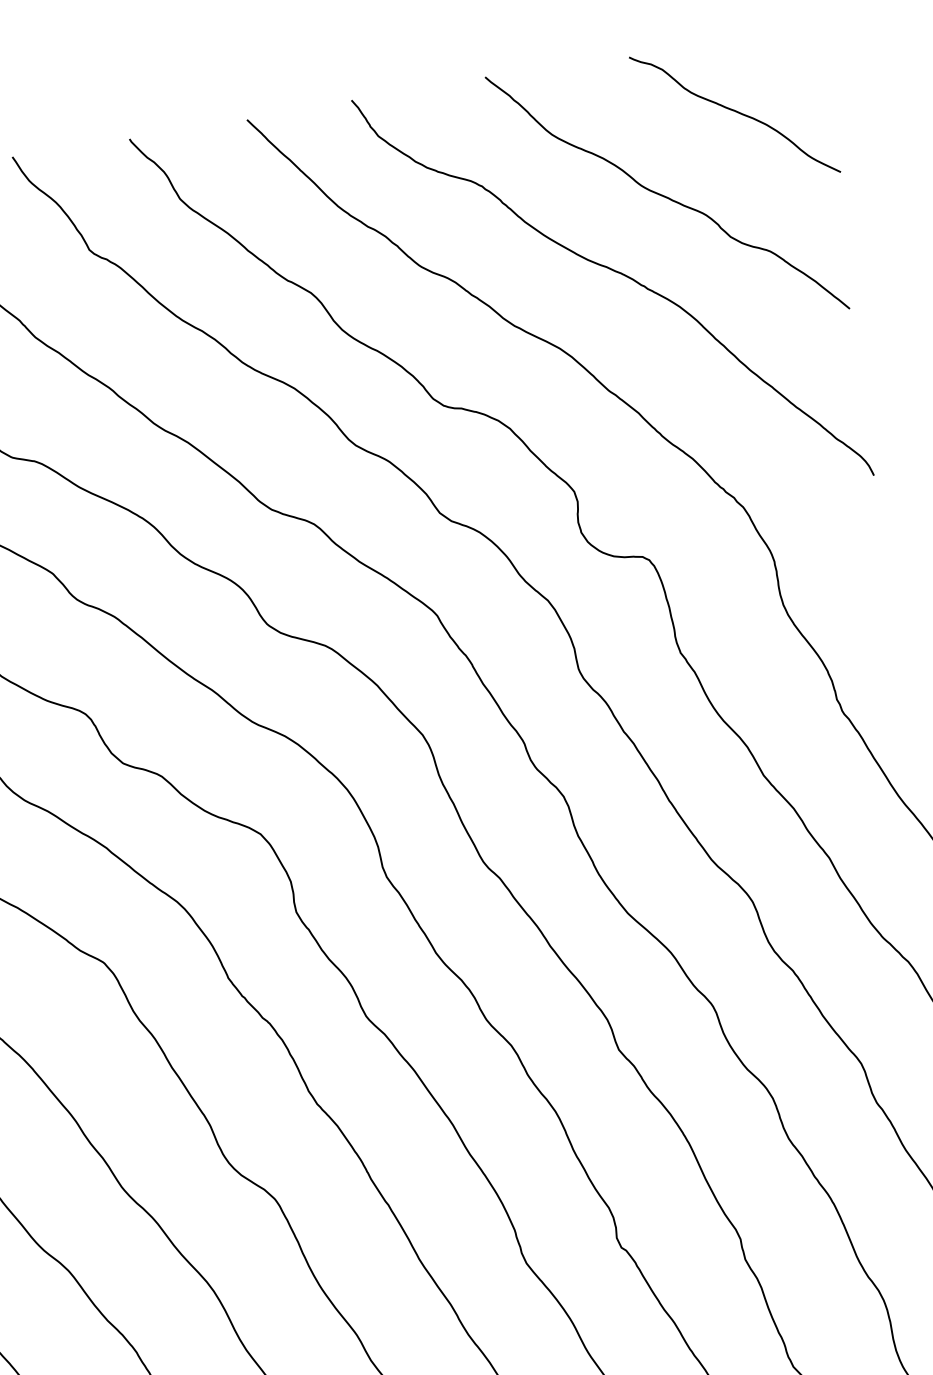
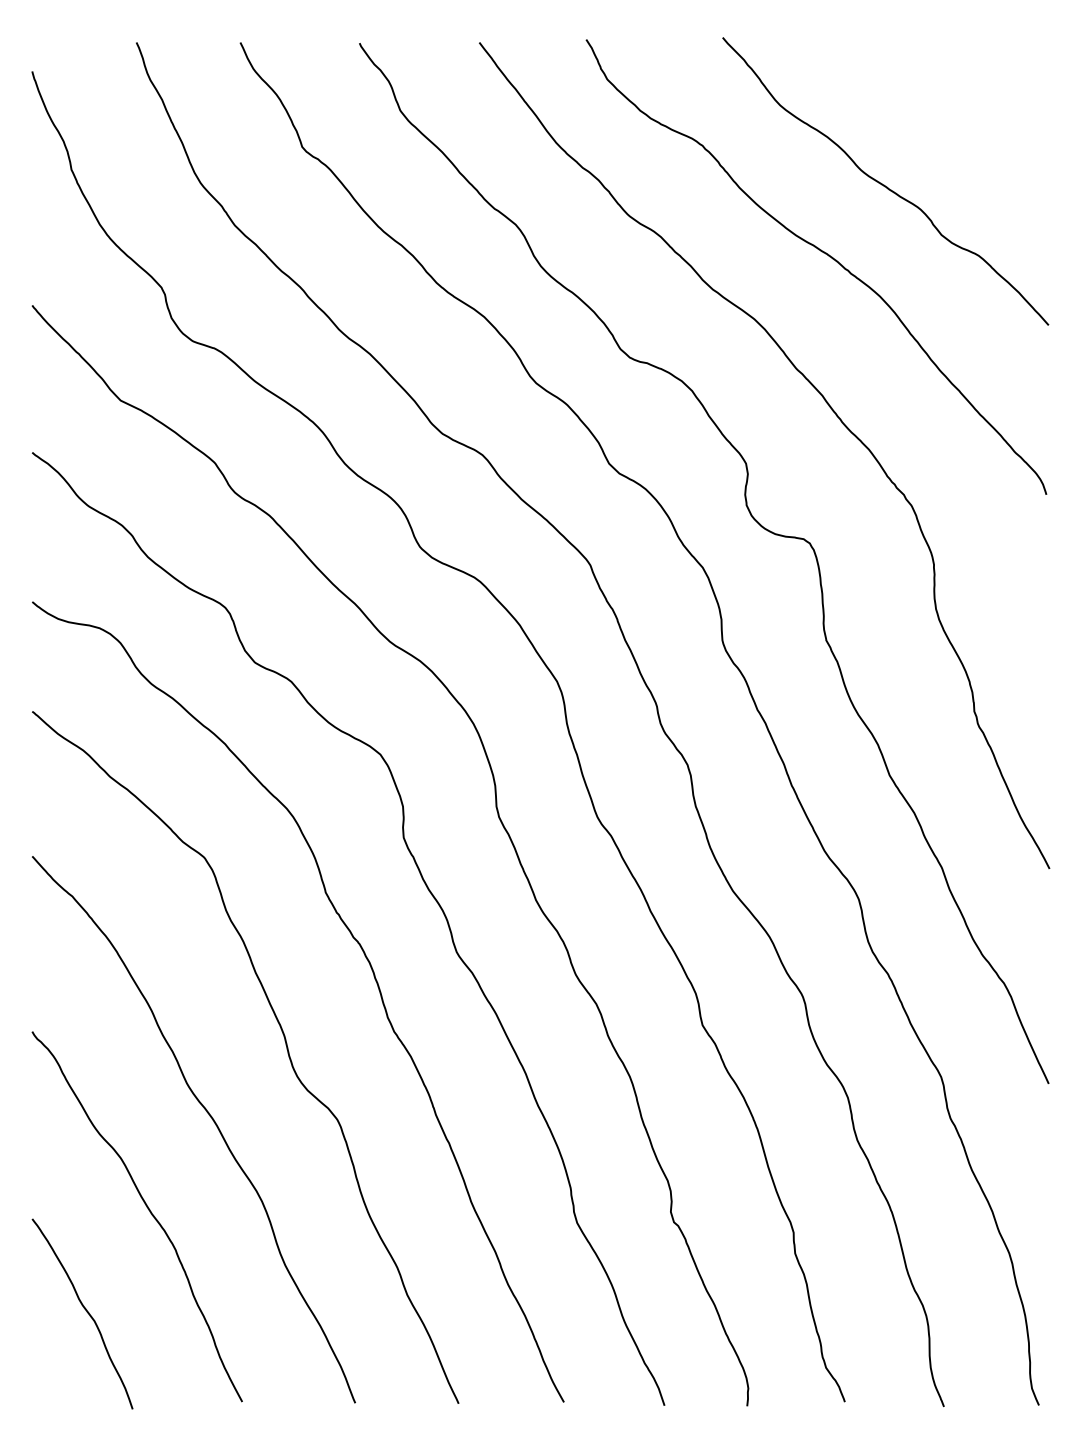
curve: (736, 112) -> (966, 112), removed

